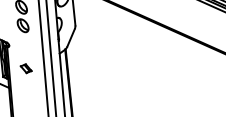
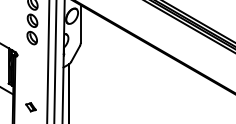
part: (25, 68) -> (30, 107), moved

